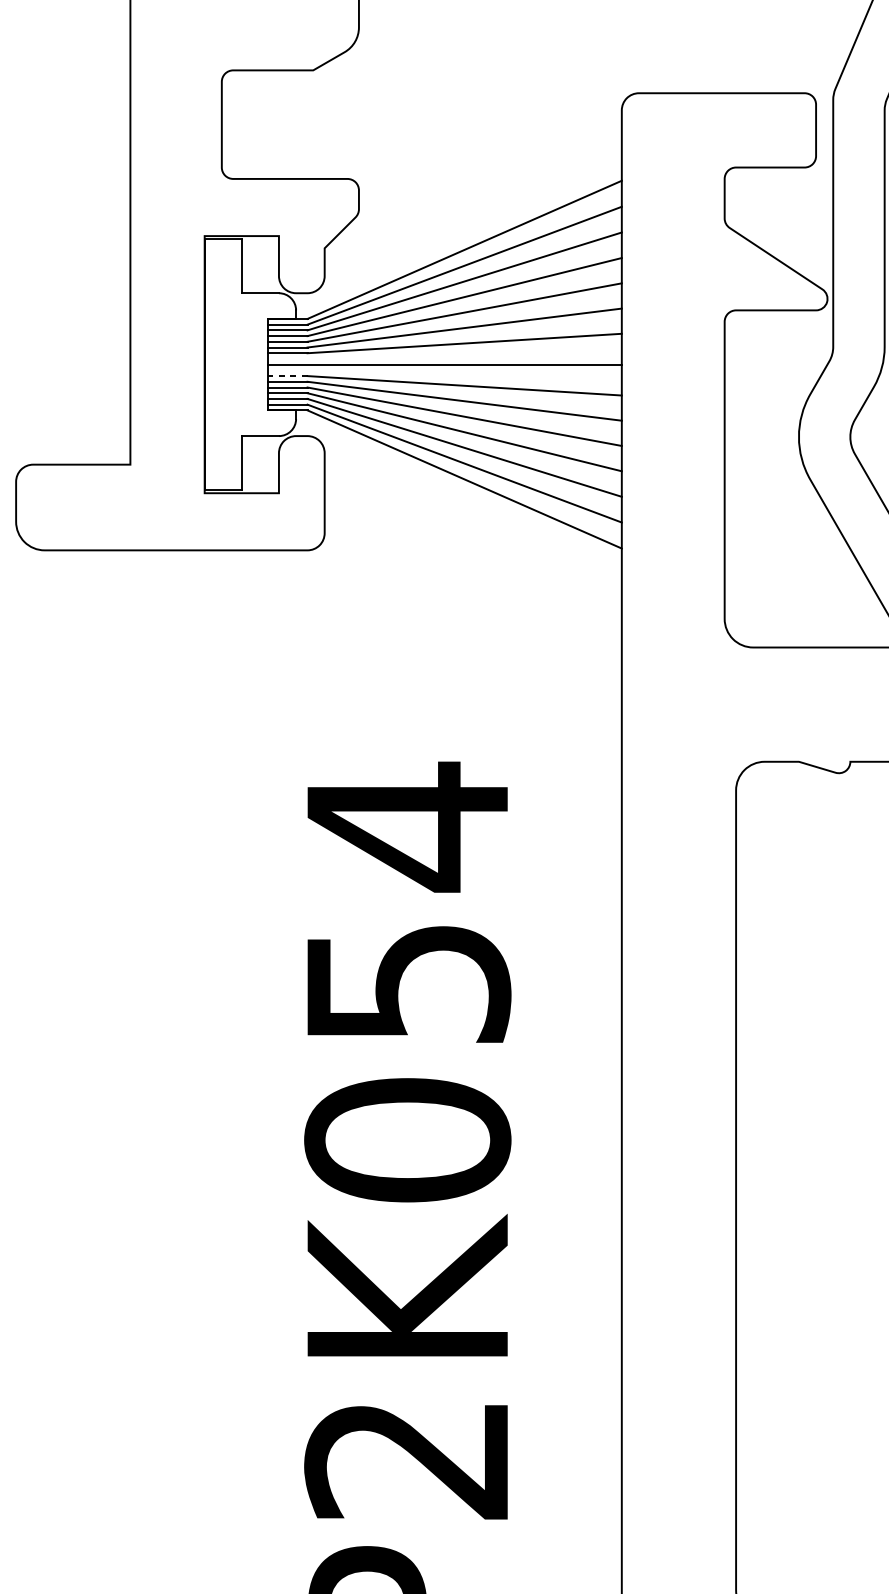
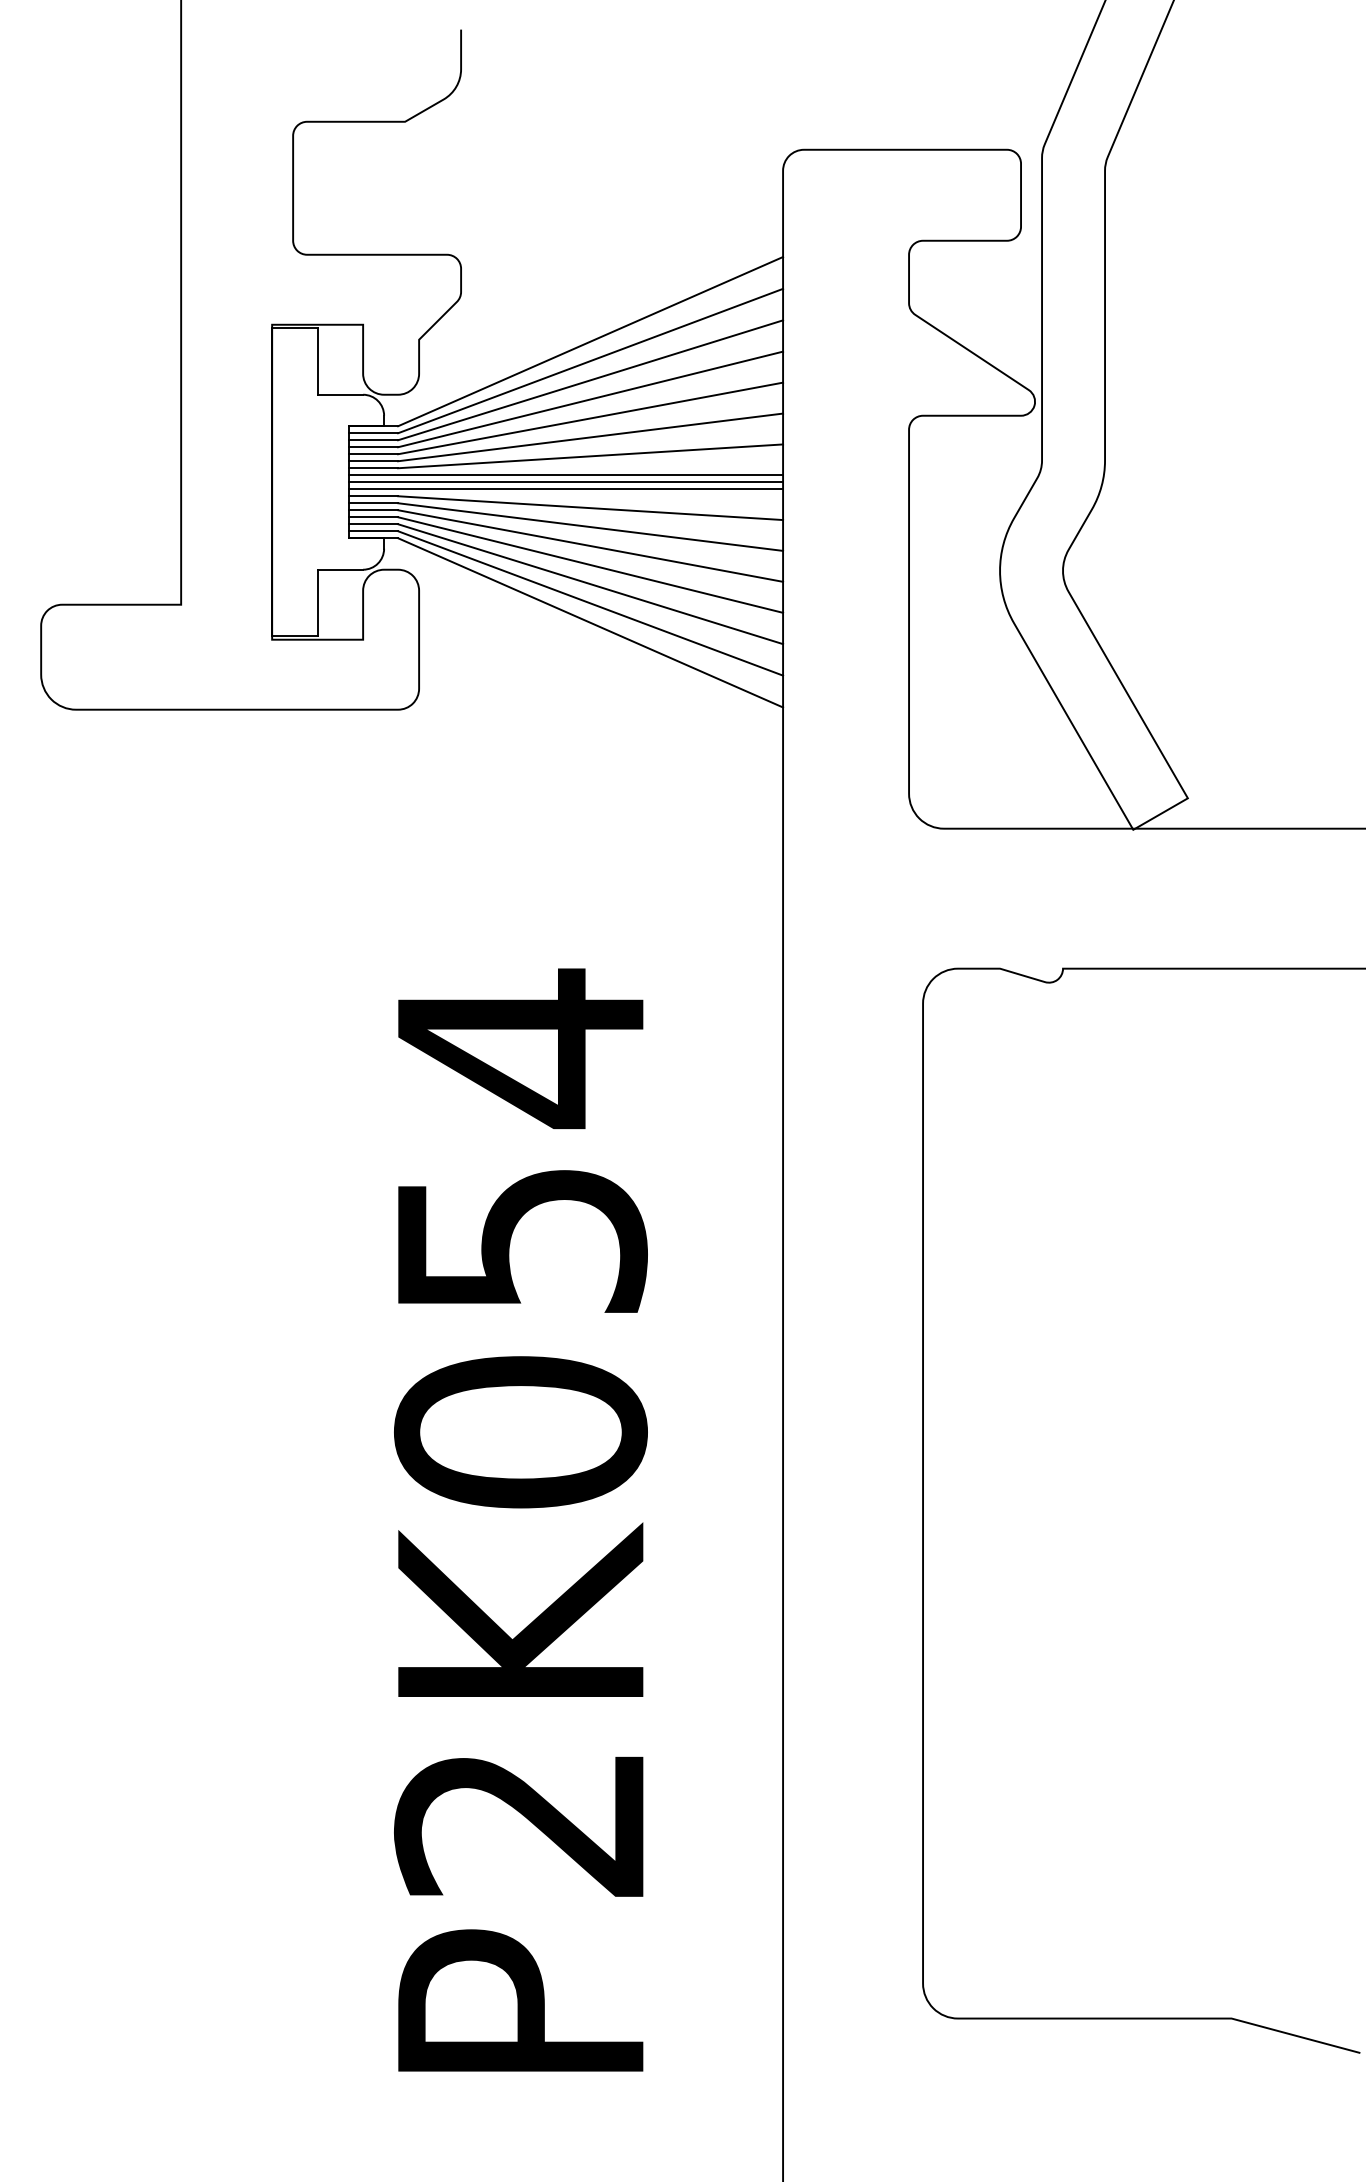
line: (445, 359) -> (566, 475), added
line: (445, 370) -> (566, 489), added
line: (288, 376) -> (374, 496), dashed -> solid

